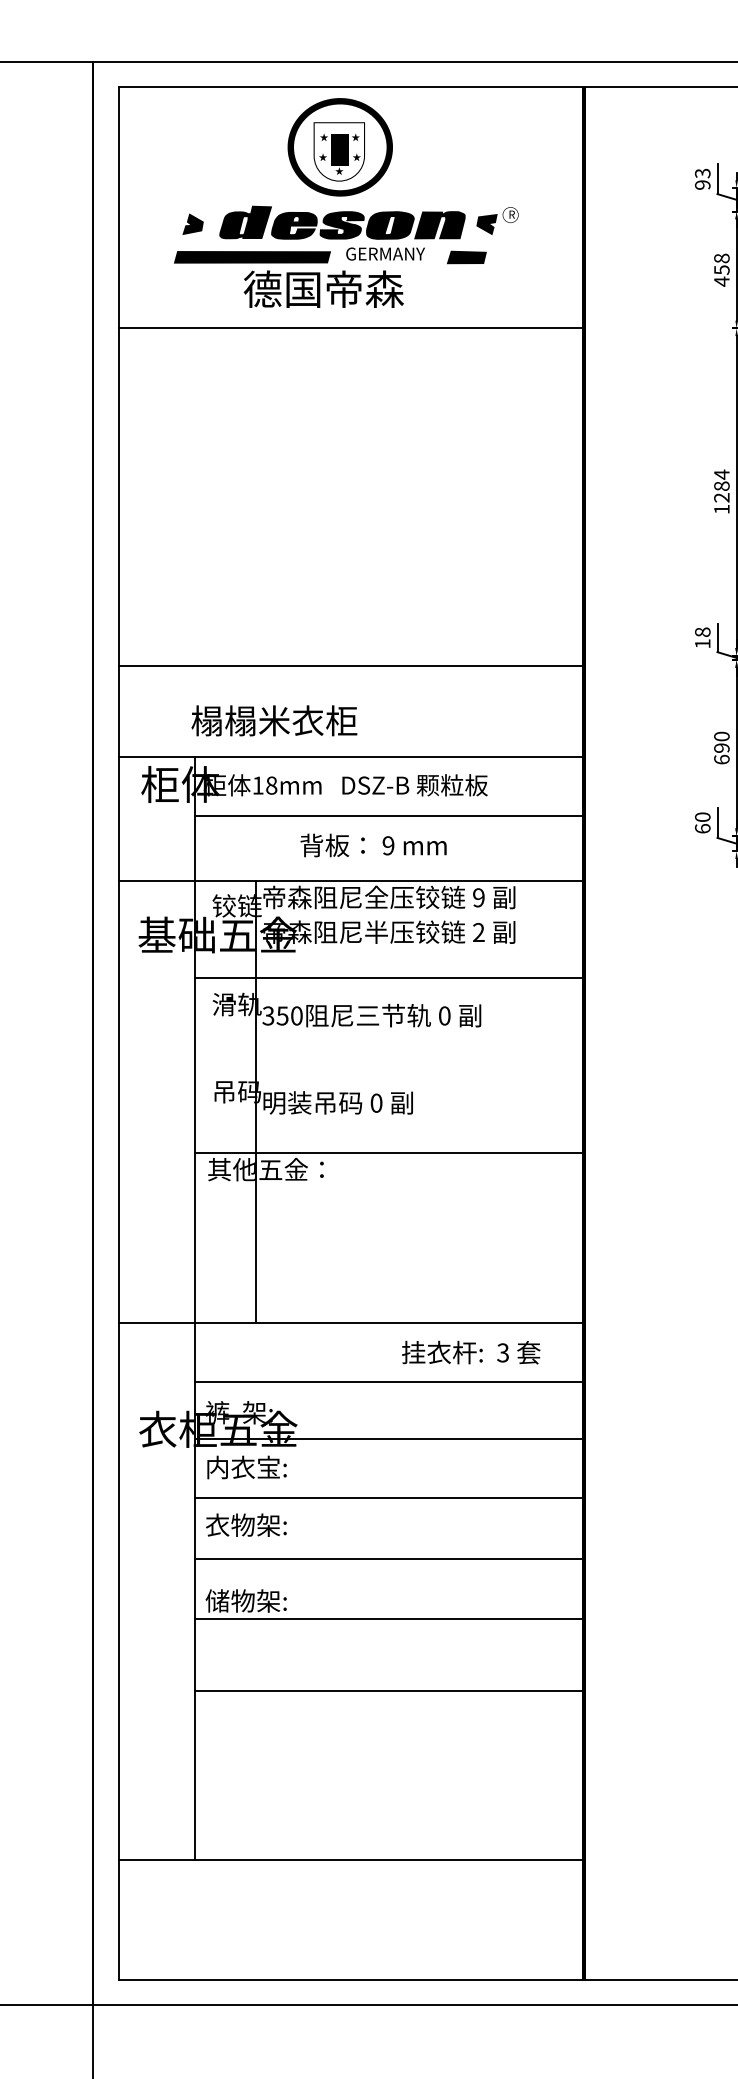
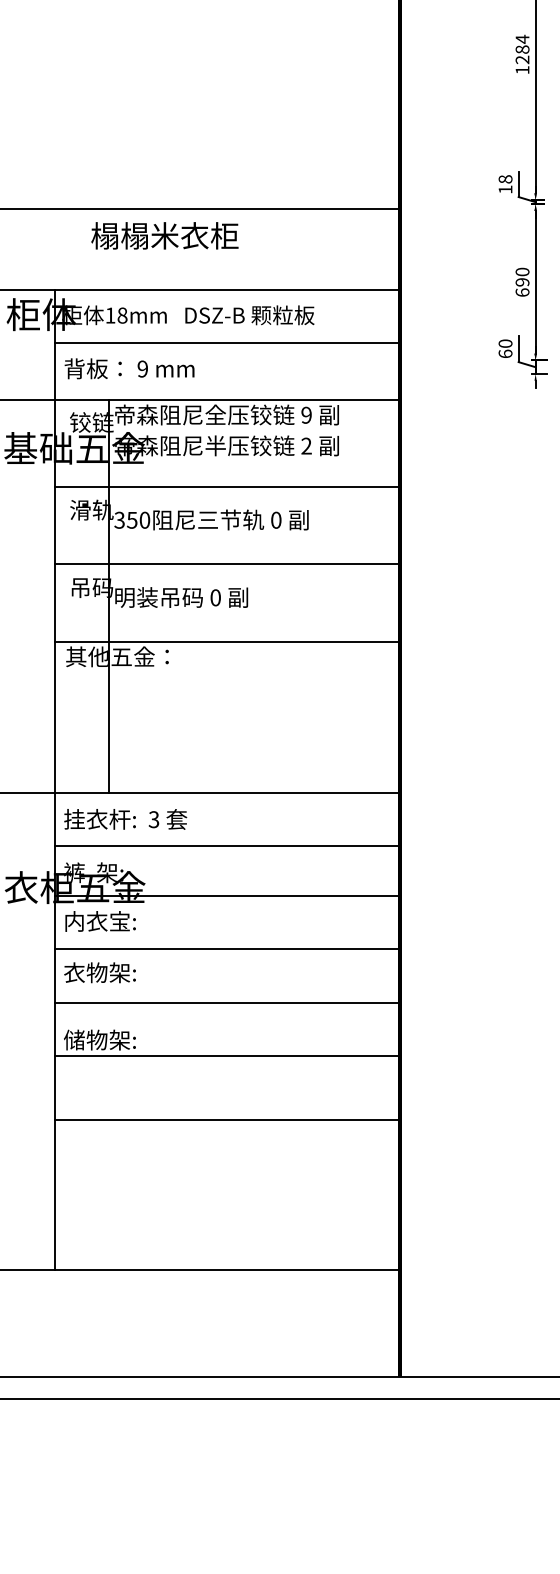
text: (274, 720) -> (165, 235), moved
text: (373, 845) -> (129, 368), moved
line: (389, 1065) -> (227, 564), added
text: (471, 1352) -> (125, 819), moved

